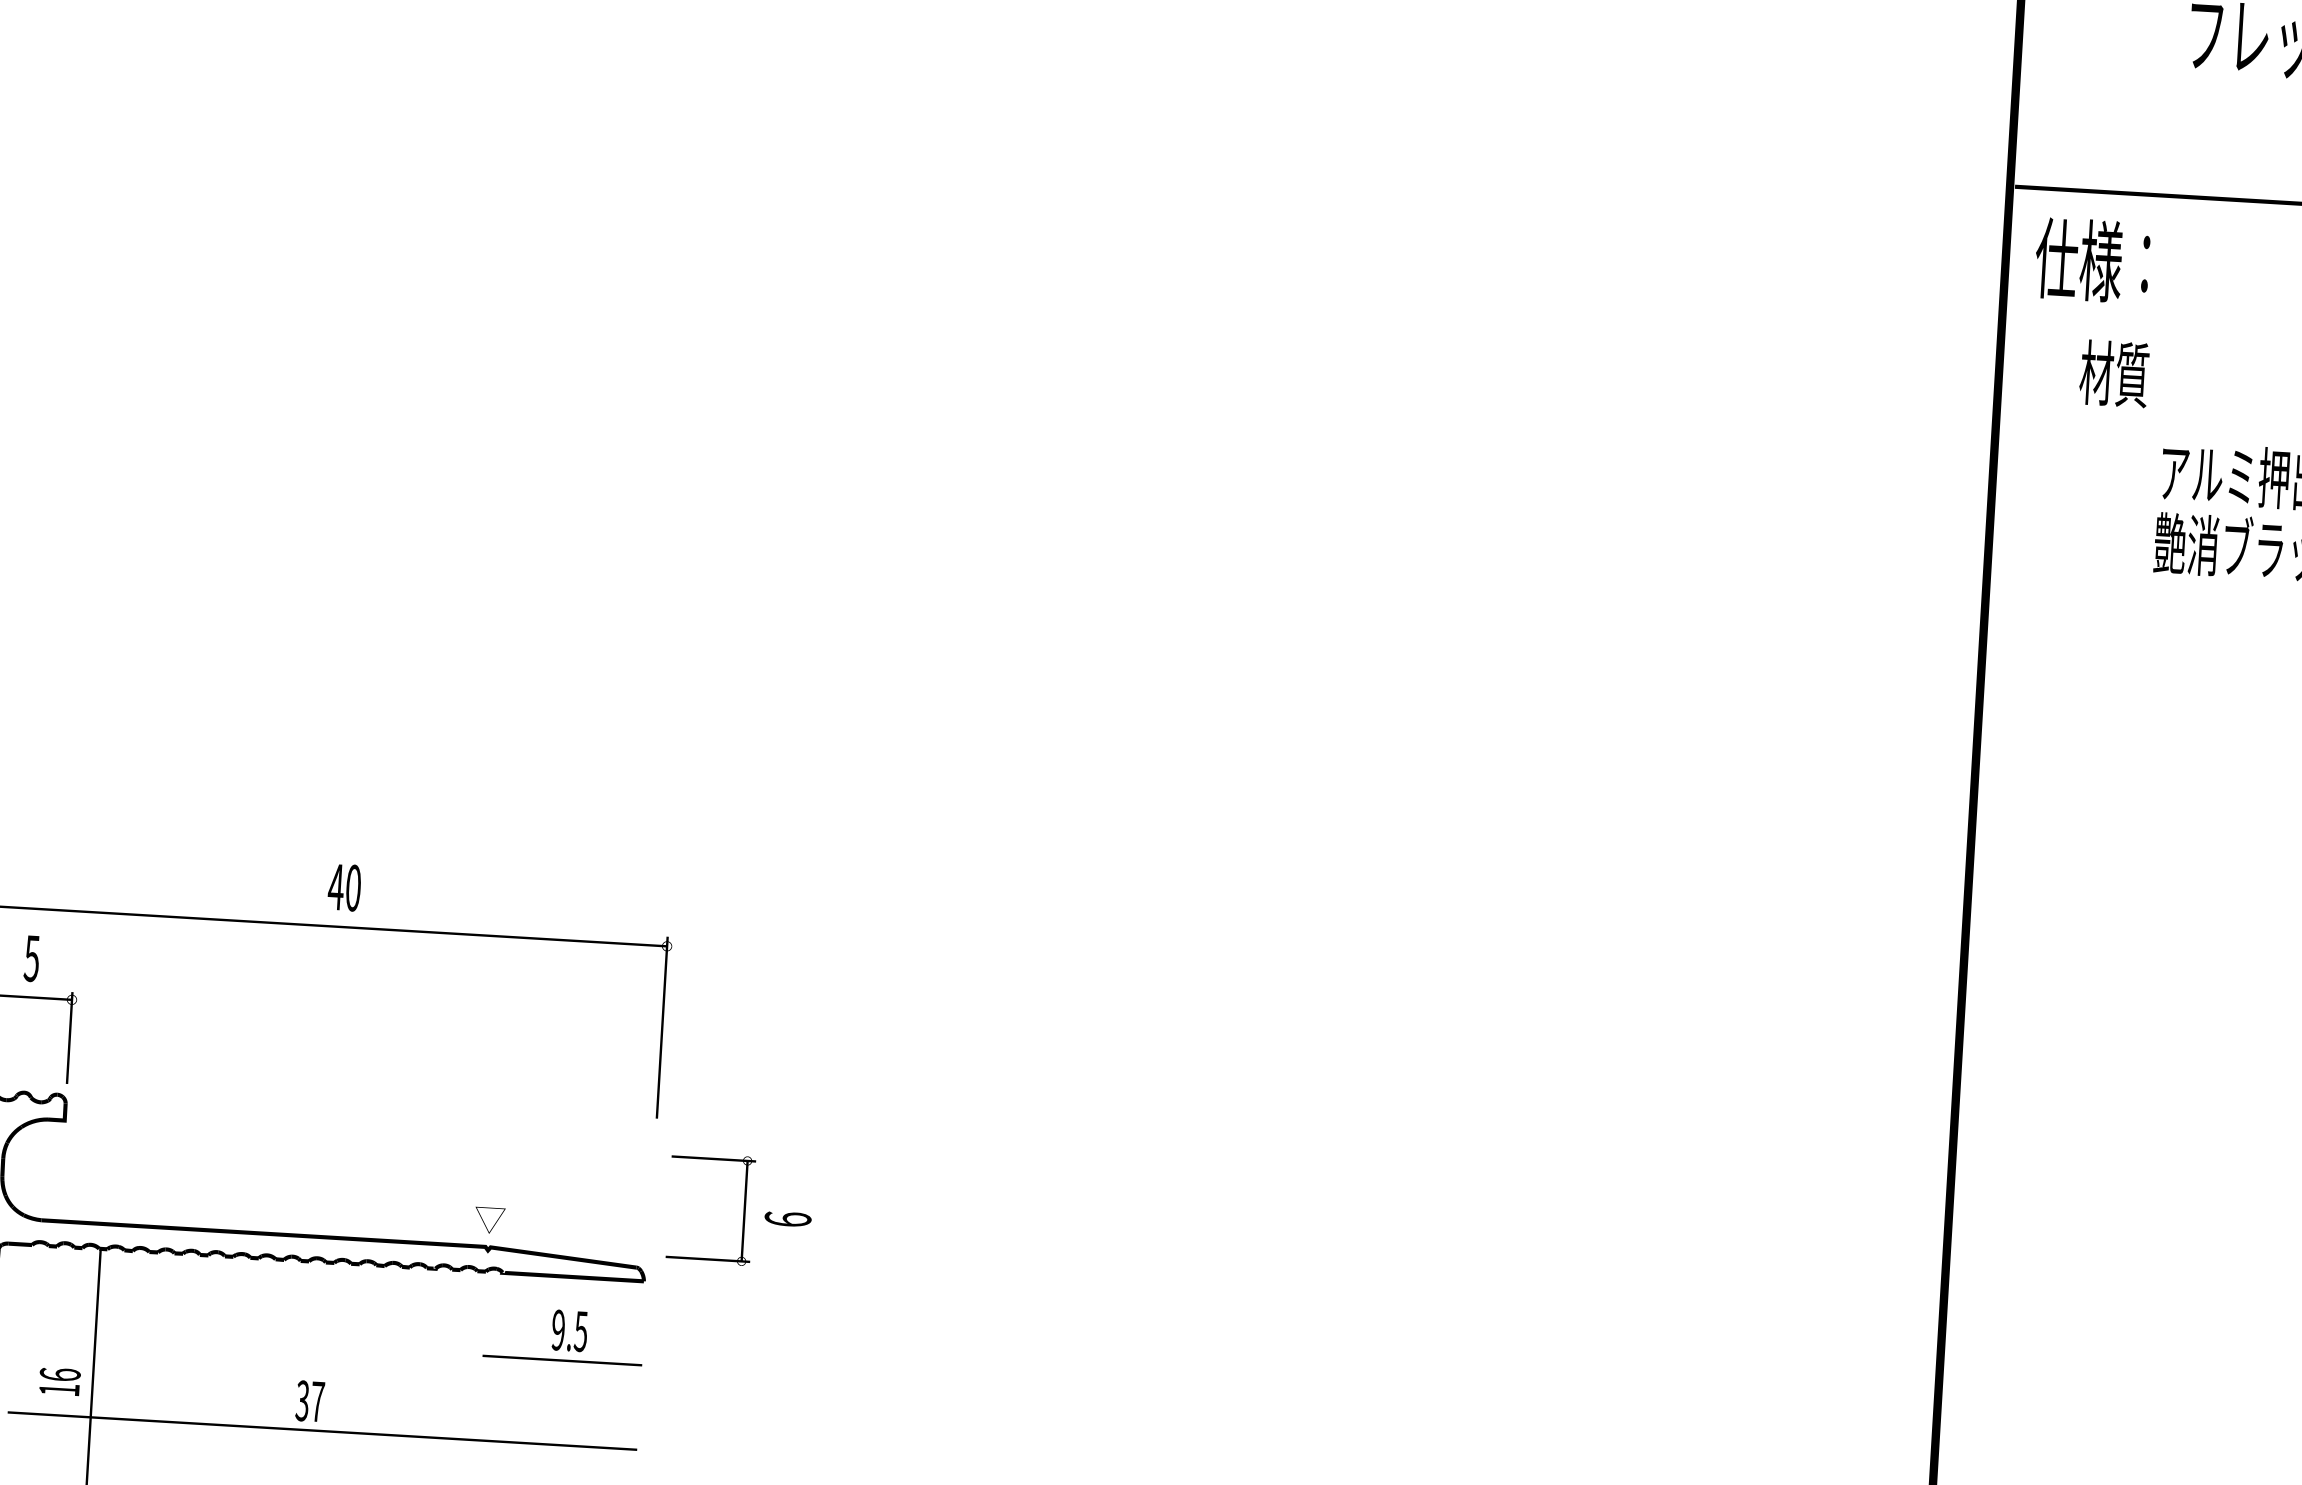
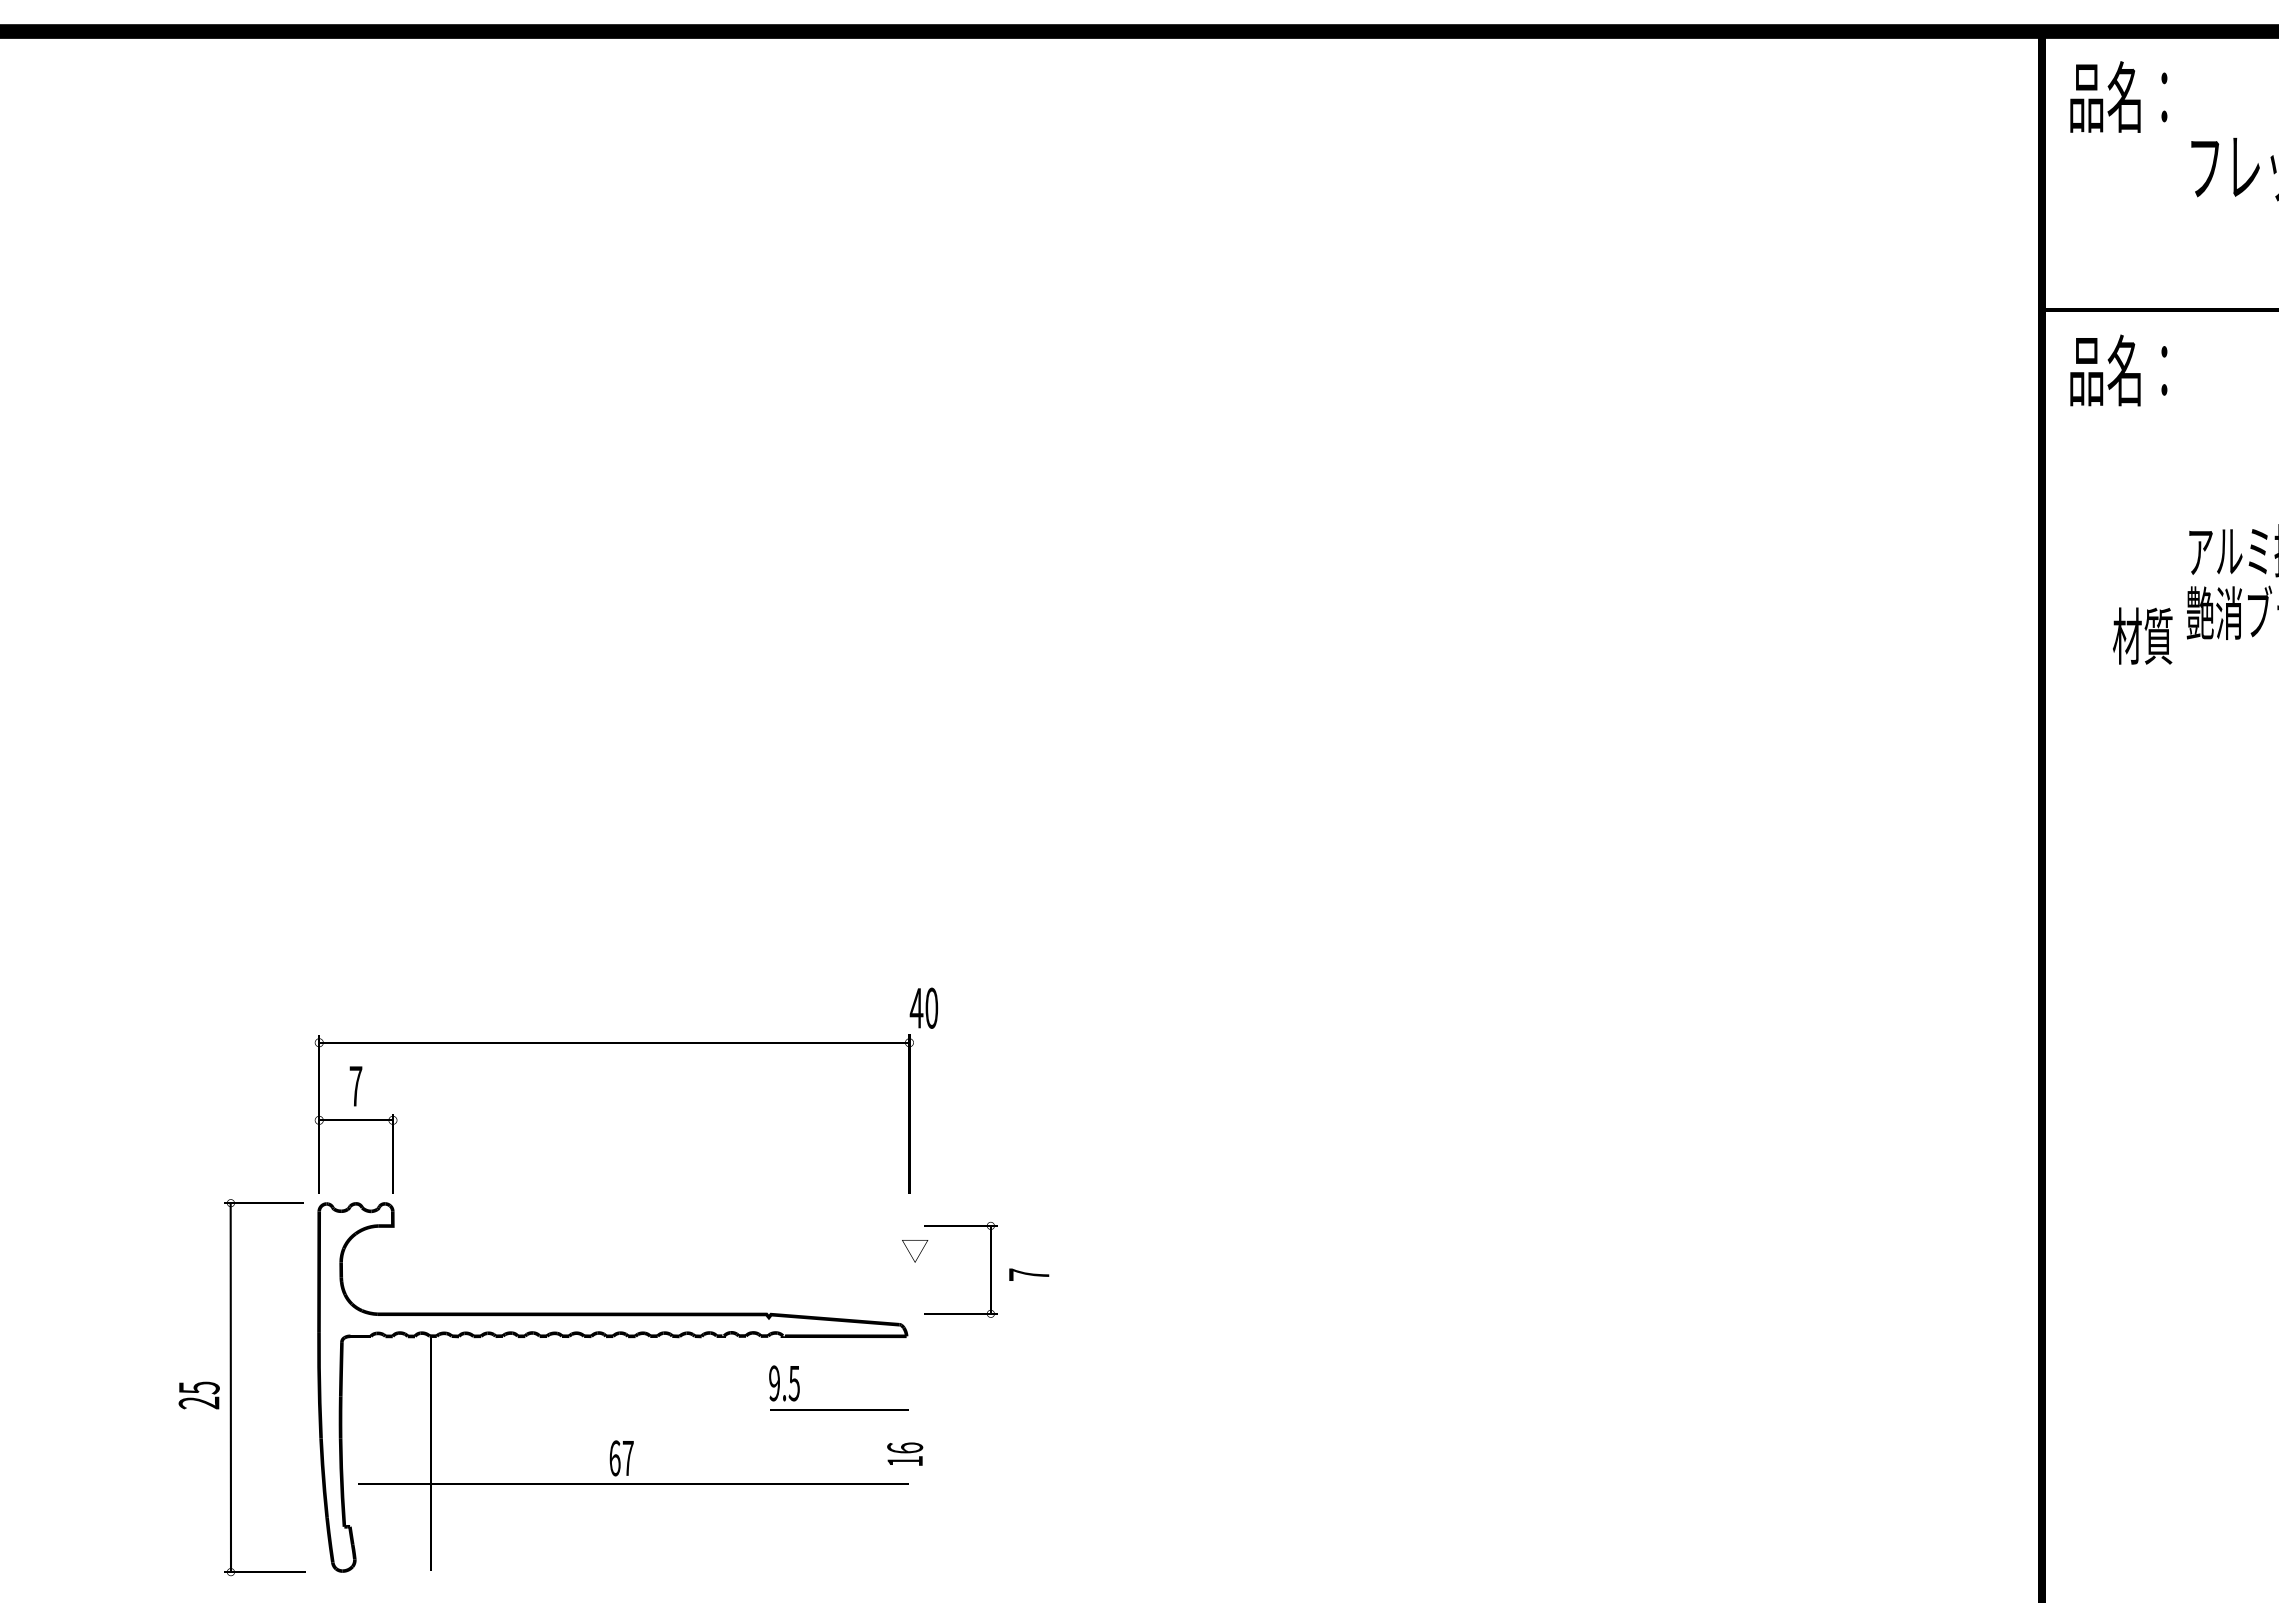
text: (2078, 259) -> (2105, 370), 仕様： -> 品名：
text: (2114, 373) -> (2142, 635), moved
text: (344, 886) -> (923, 1007), moved
text: (31, 958) -> (355, 1086), 5 -> 7
text: (787, 1219) -> (1028, 1274), 6 -> 7
part: (490, 1220) -> (915, 1251), moved
text: (569, 1331) -> (784, 1383), moved
text: (60, 1380) -> (905, 1453), moved
text: (302, 1401) -> (614, 1458), 37 -> 67

